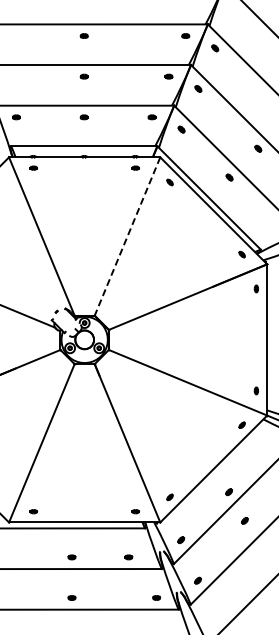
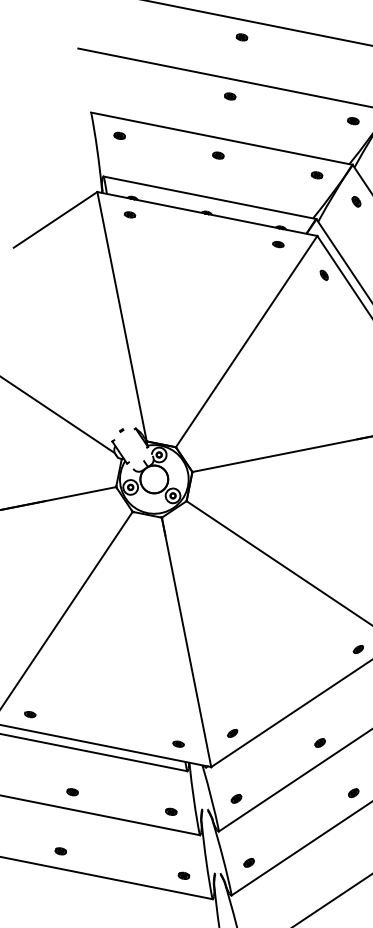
line: (127, 236) -> (246, 341), dashed -> solid
part: (244, 520) -> (353, 792), moved
part: (128, 557) -> (170, 811), moved

